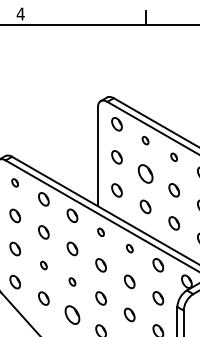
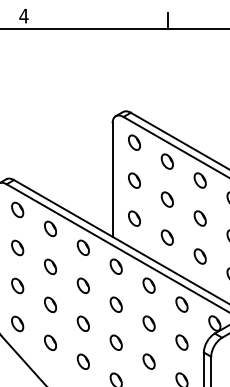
part: (145, 140) -> (167, 161), size x1.67
part: (173, 157) -> (199, 180), size x1.67
part: (145, 173) -> (167, 199), size x0.71
part: (14, 182) -> (16, 209), size x1.67
part: (100, 232) -> (115, 266), size x1.67
part: (129, 248) -> (148, 285), size x1.67
part: (43, 265) -> (50, 304), size x1.67
part: (72, 281) -> (83, 323), size x1.67
part: (72, 314) -> (83, 361), size x0.71

